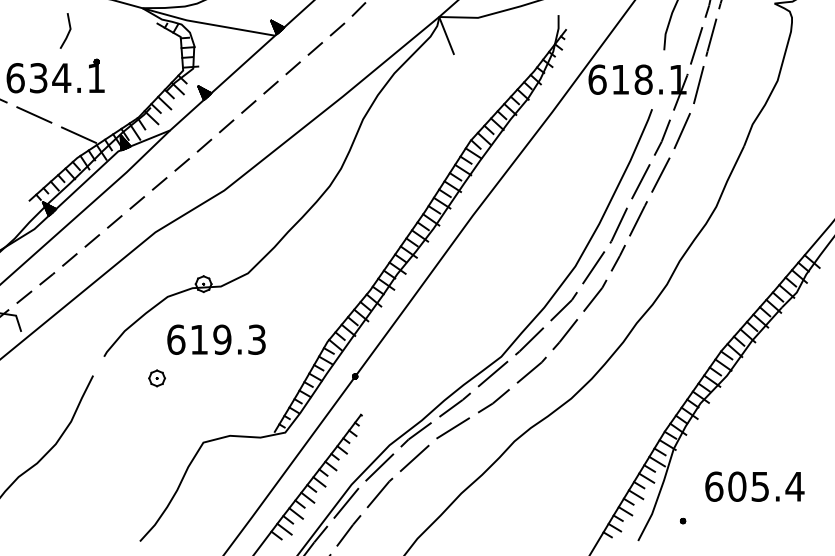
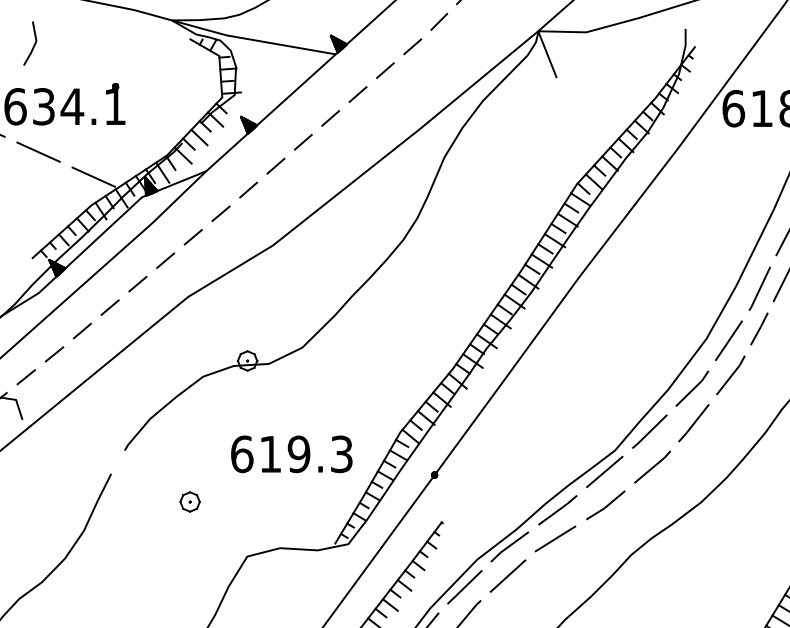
line: (68, 30) -> (33, 42), moved
text: (216, 339) -> (291, 453), moved
part: (156, 378) -> (189, 502), moved

